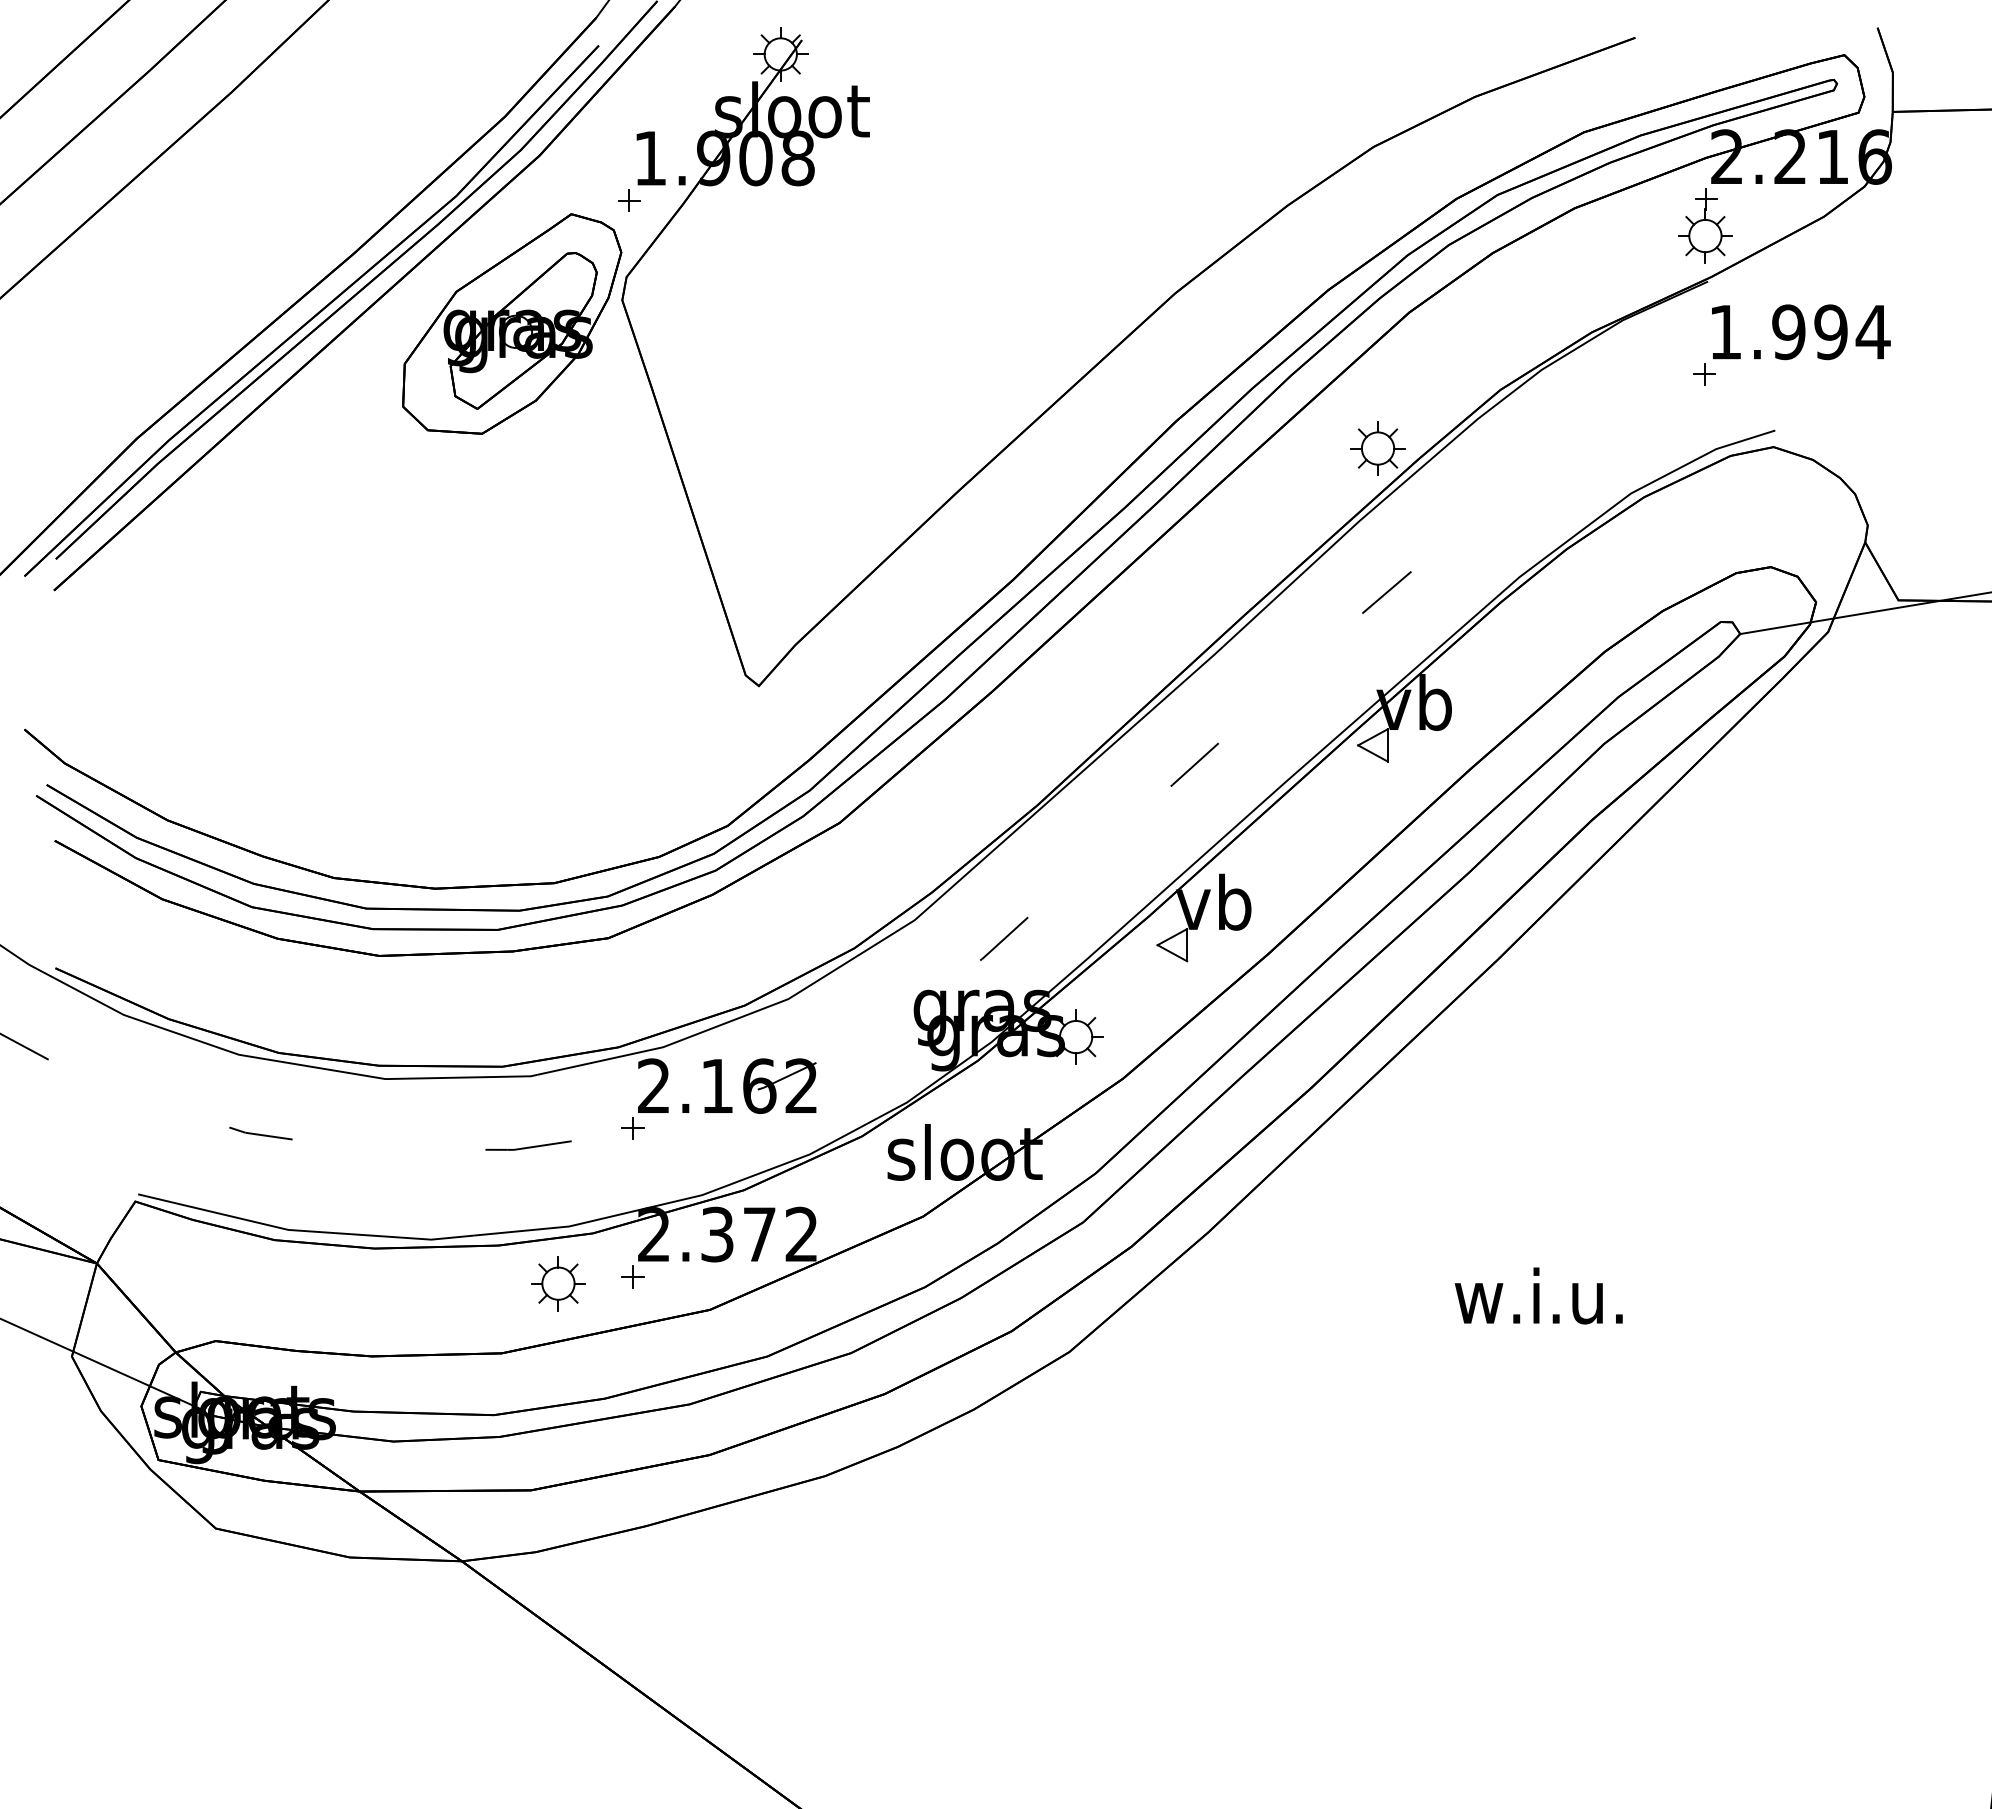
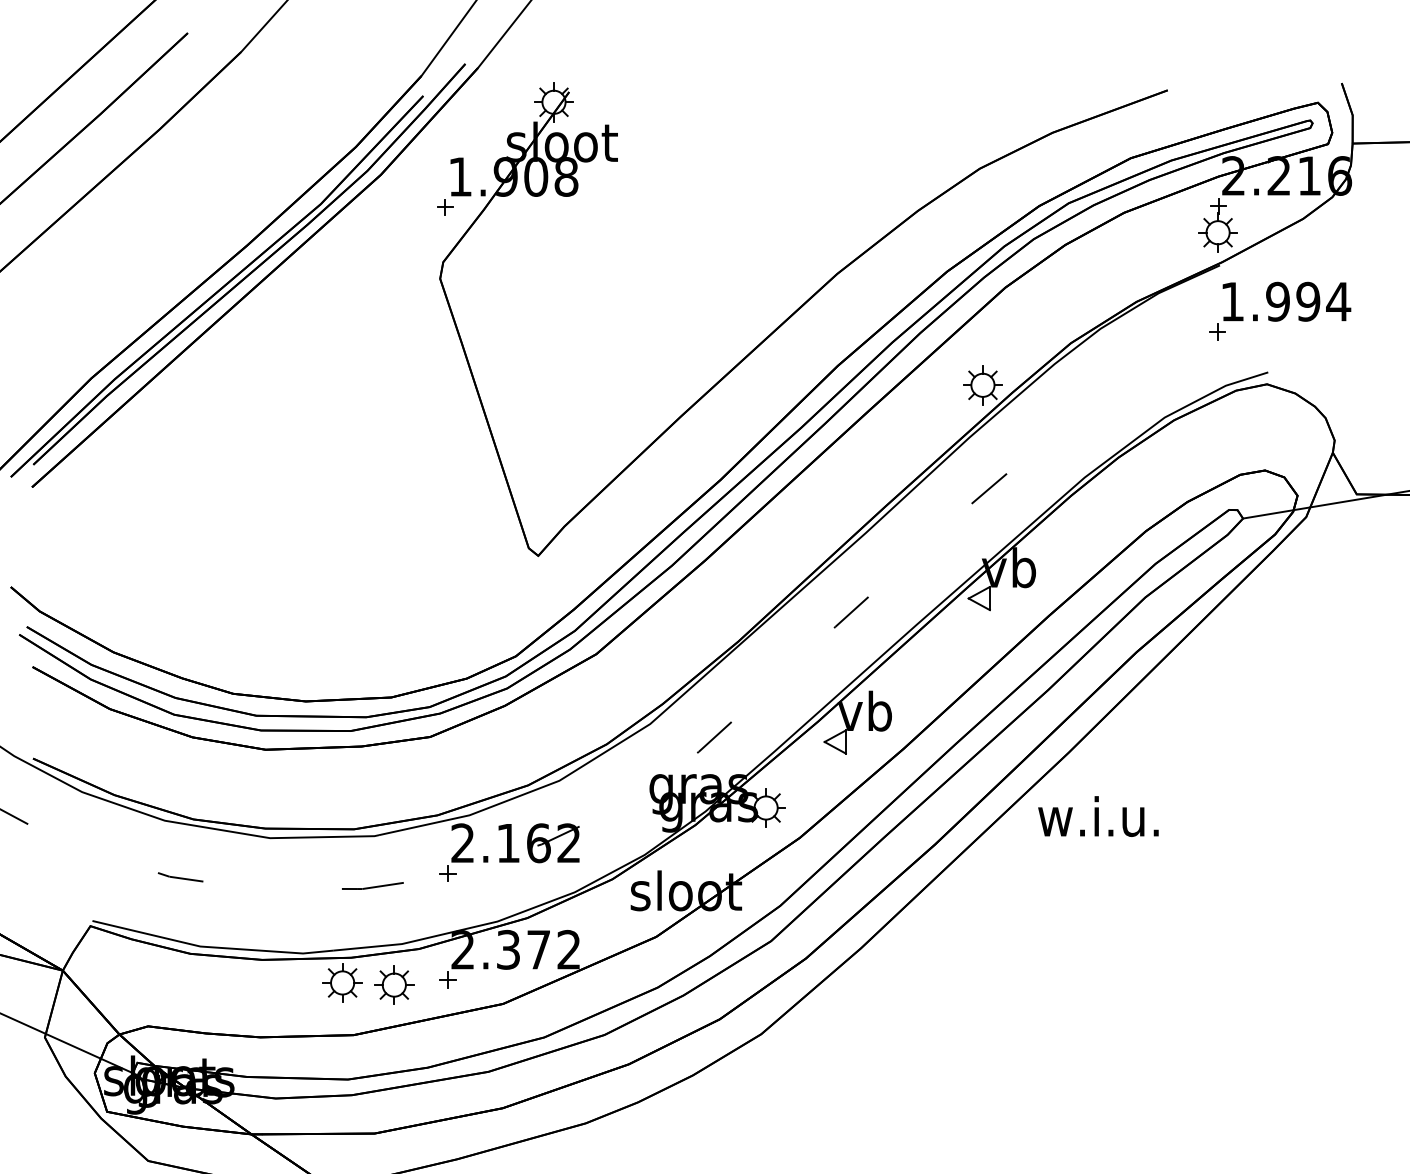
part: (512, 323) -> (361, 295), removed
part: (486, 1280) -> (342, 982), added
text: (1538, 1295) -> (1098, 816), moved

